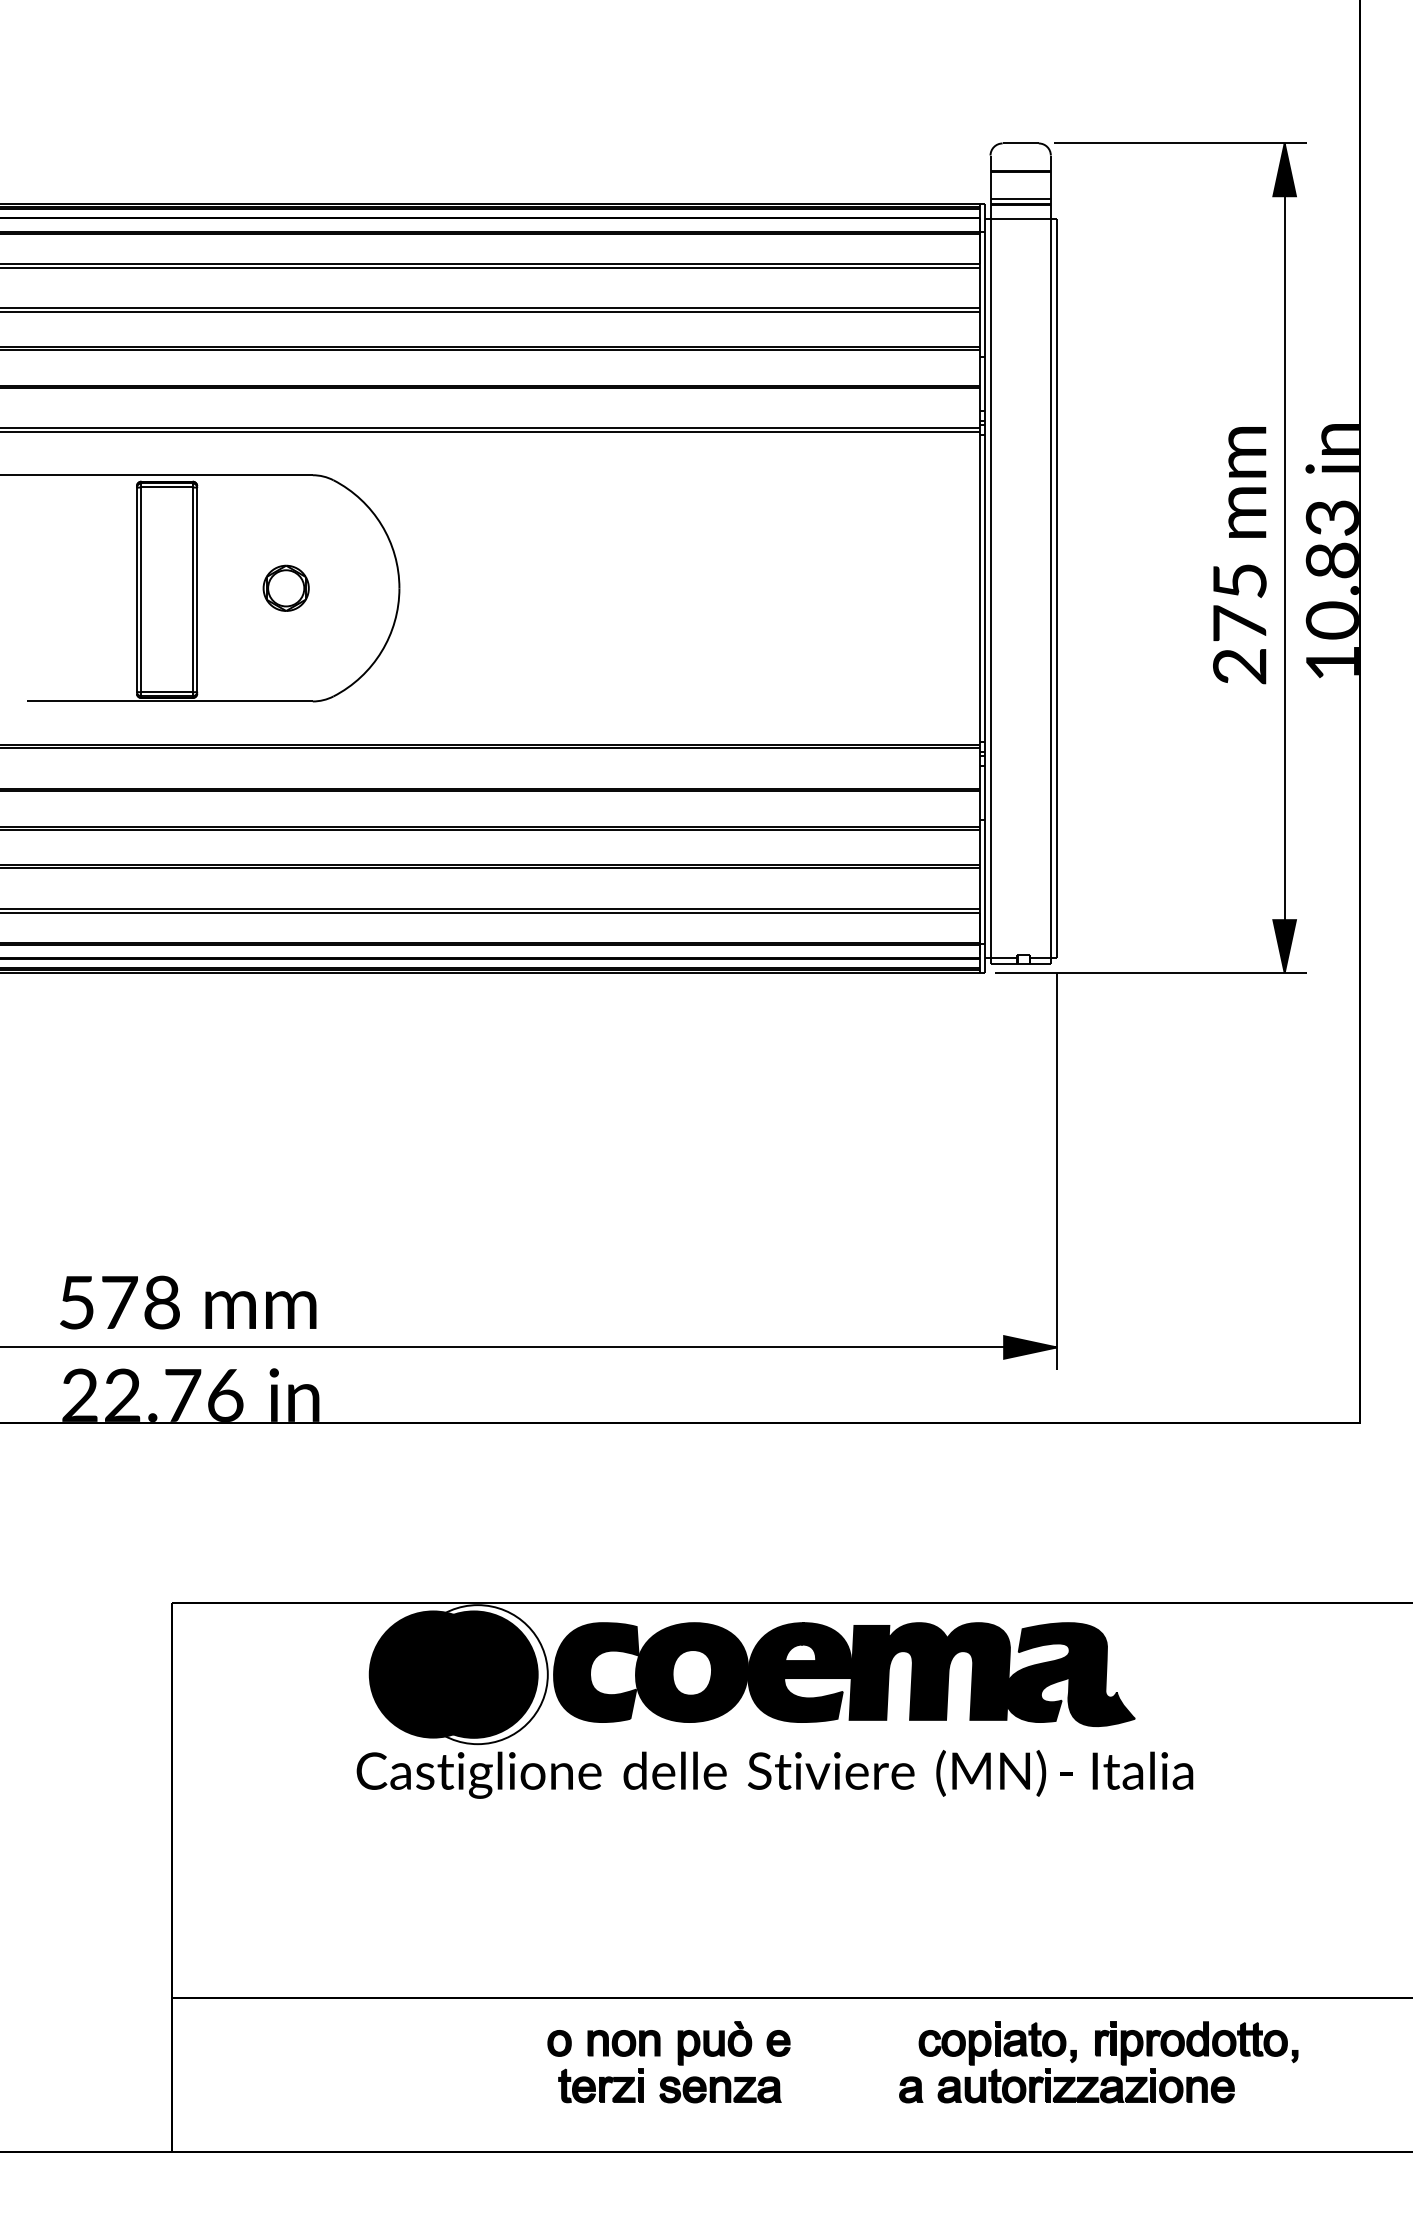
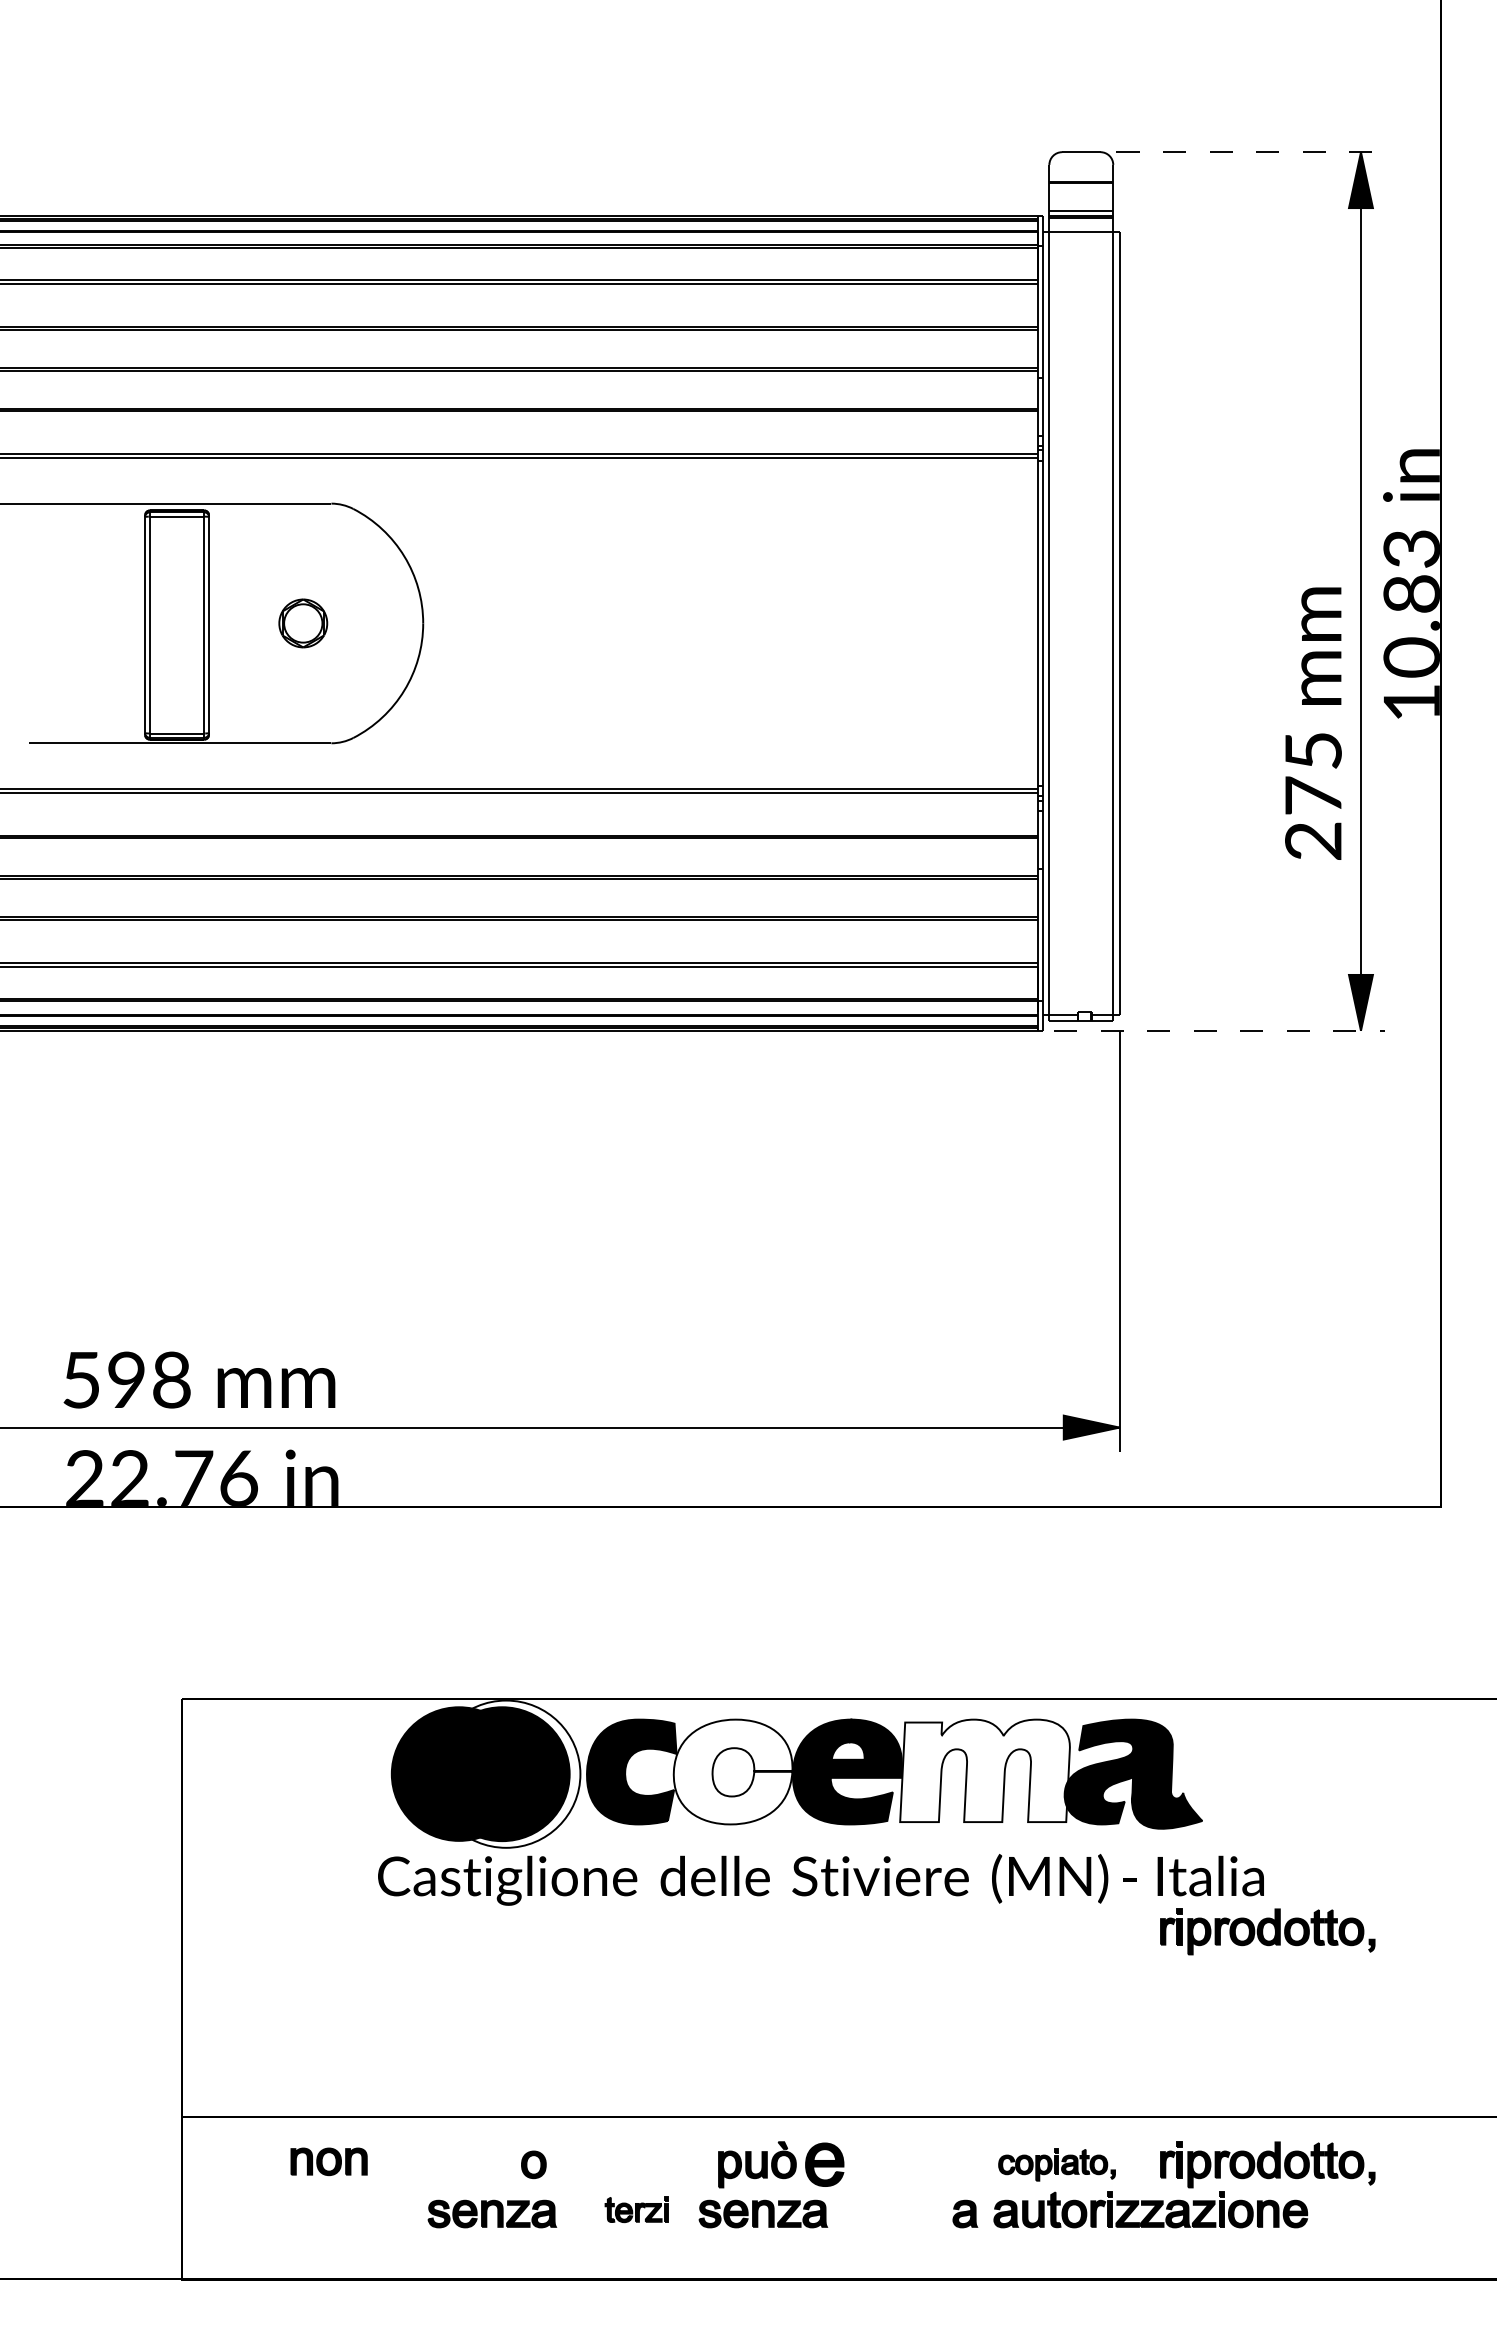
line: (1181, 143) -> (1251, 152), solid -> dashed
text: (1239, 555) -> (1313, 723), moved
line: (1152, 972) -> (1220, 1030), solid -> dashed
text: (120, 1302) -> (127, 1379), 578 -> 598
fill: (929, 1671) -> (984, 1770), removed
fill: (691, 1672) -> (732, 1771), removed
part: (1196, 1823) -> (1267, 1931), added
part: (559, 2043) -> (533, 2164), moved
part: (623, 2043) -> (328, 2161), moved
part: (778, 2043) -> (824, 2164), size x1.6
part: (997, 2043) -> (1056, 2164), size x0.7
part: (600, 2085) -> (636, 2209), size x0.7
part: (464, 2089) -> (492, 2213), added

